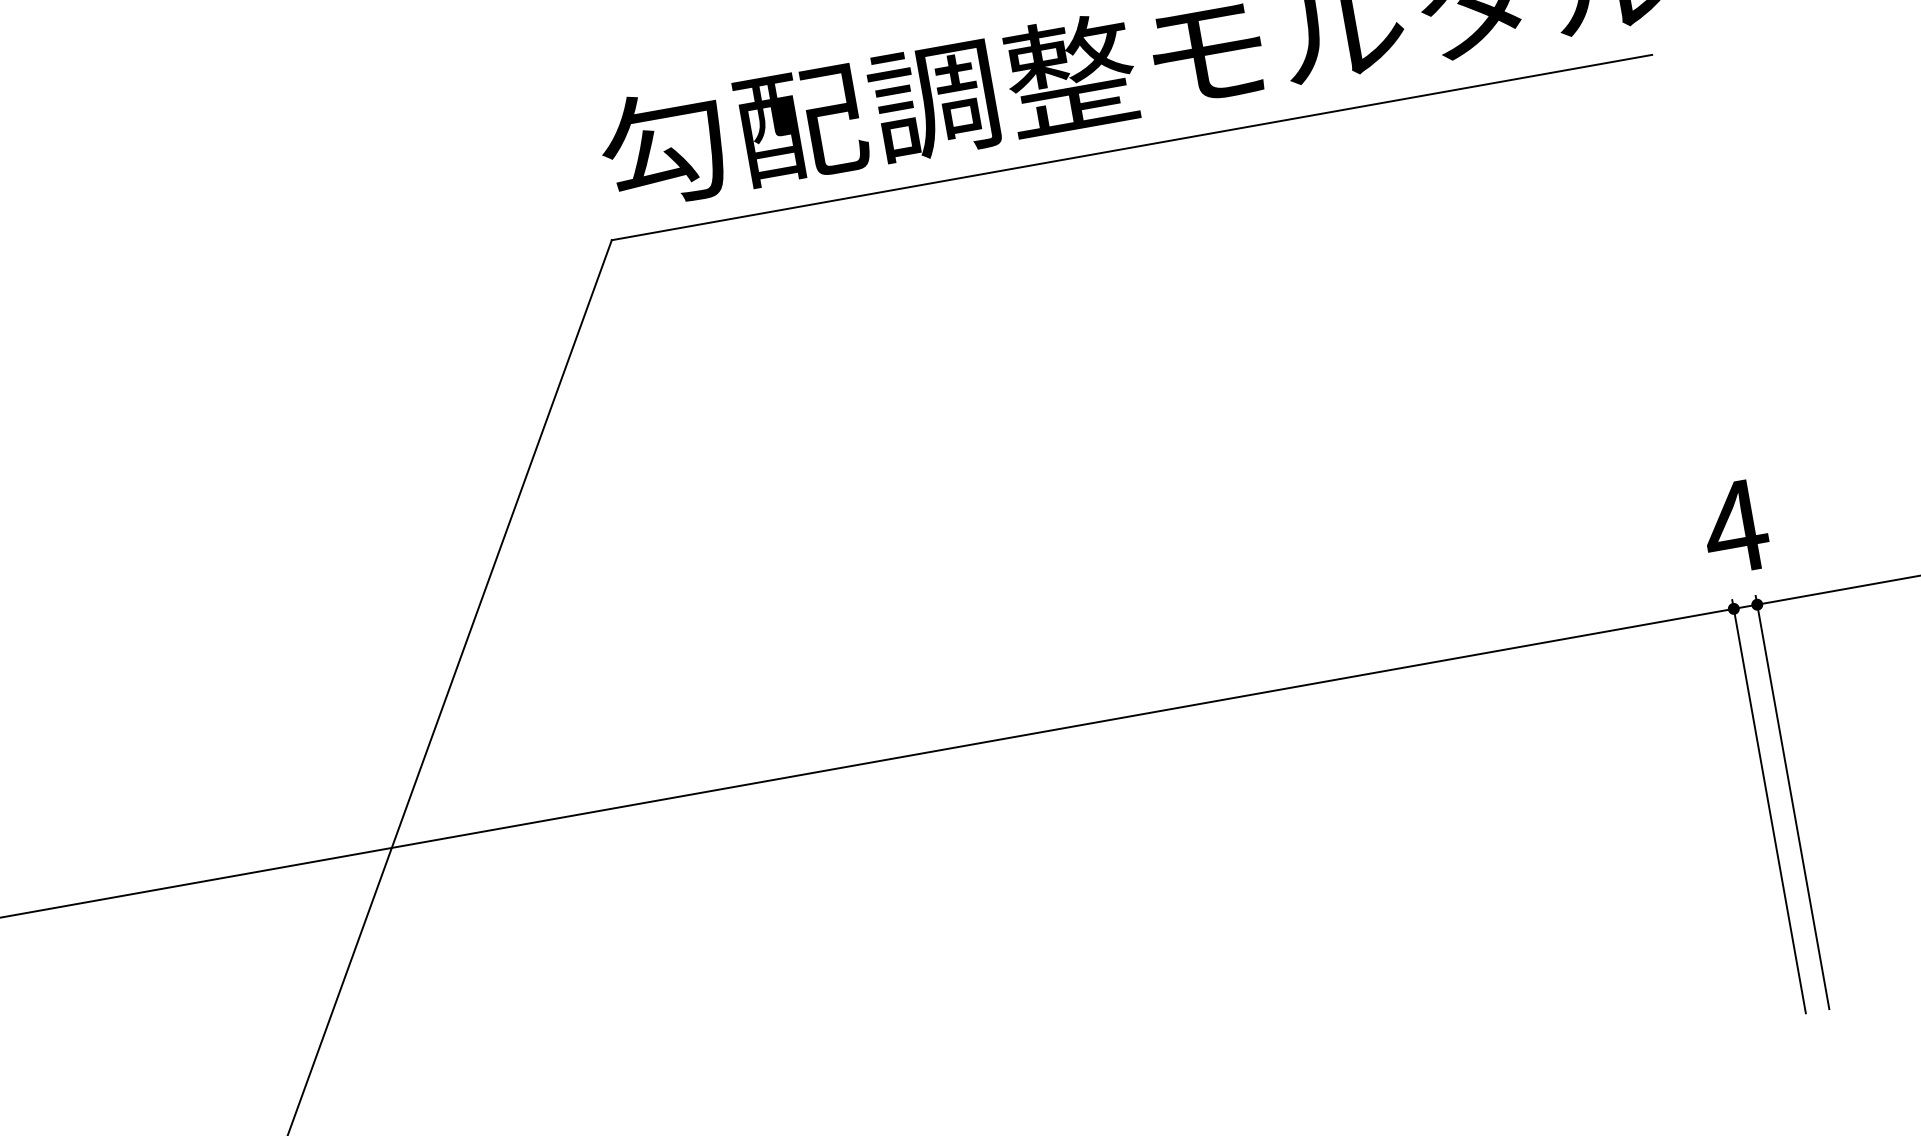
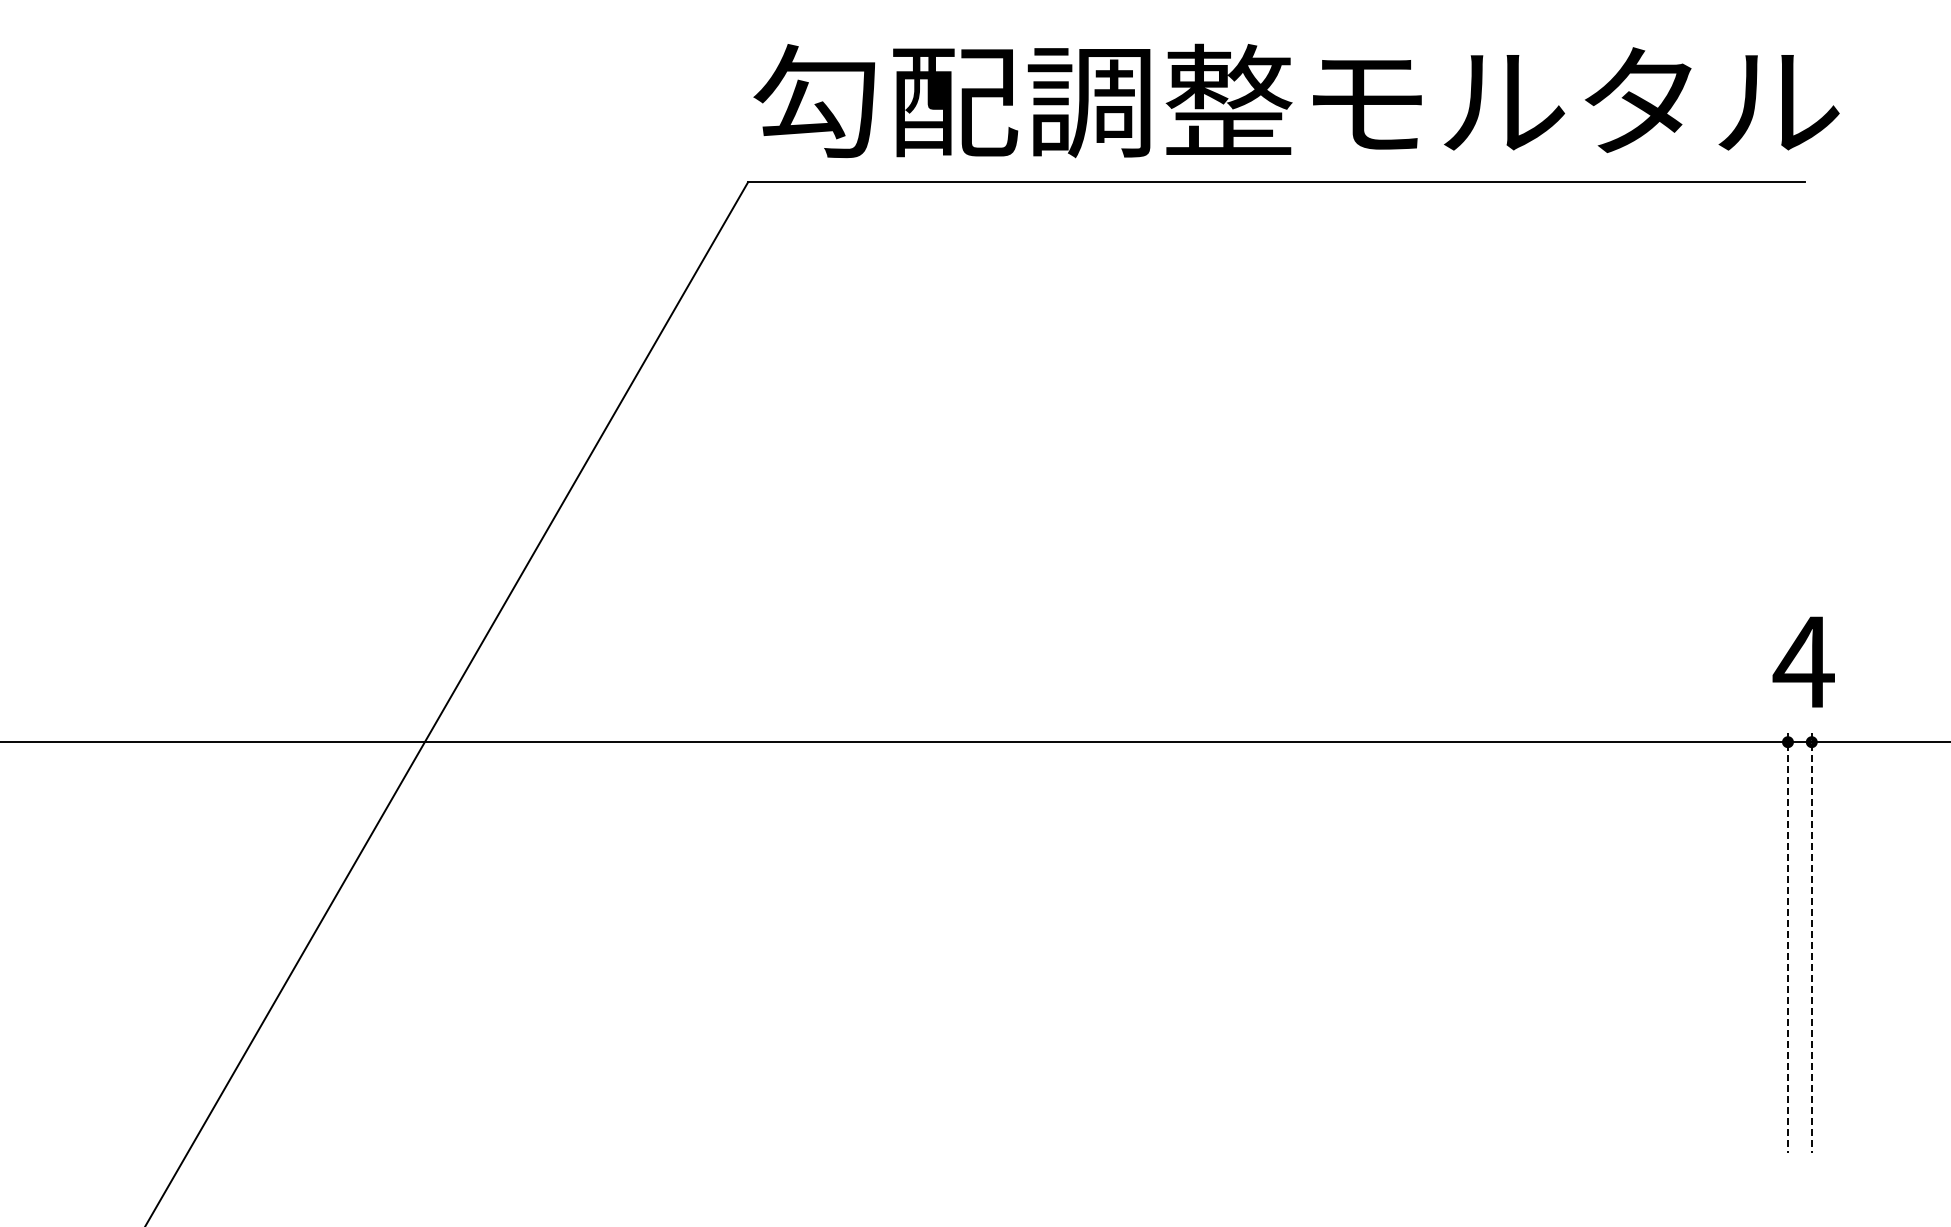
line: (1792, 802) -> (1811, 943), solid -> dashed
line: (1768, 807) -> (1787, 943), solid -> dashed

